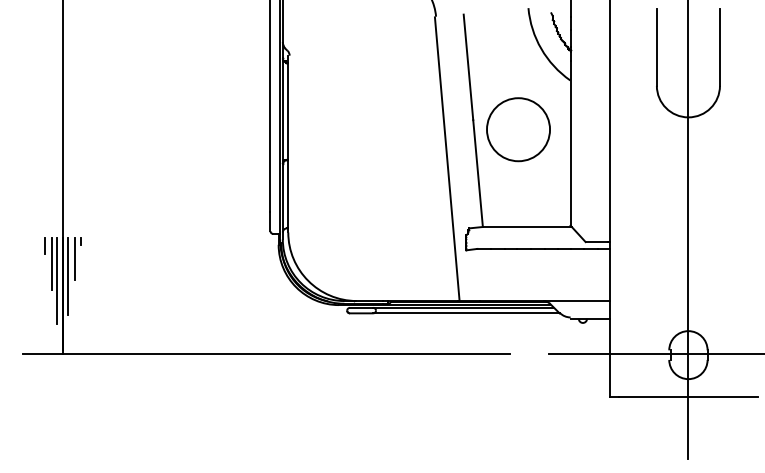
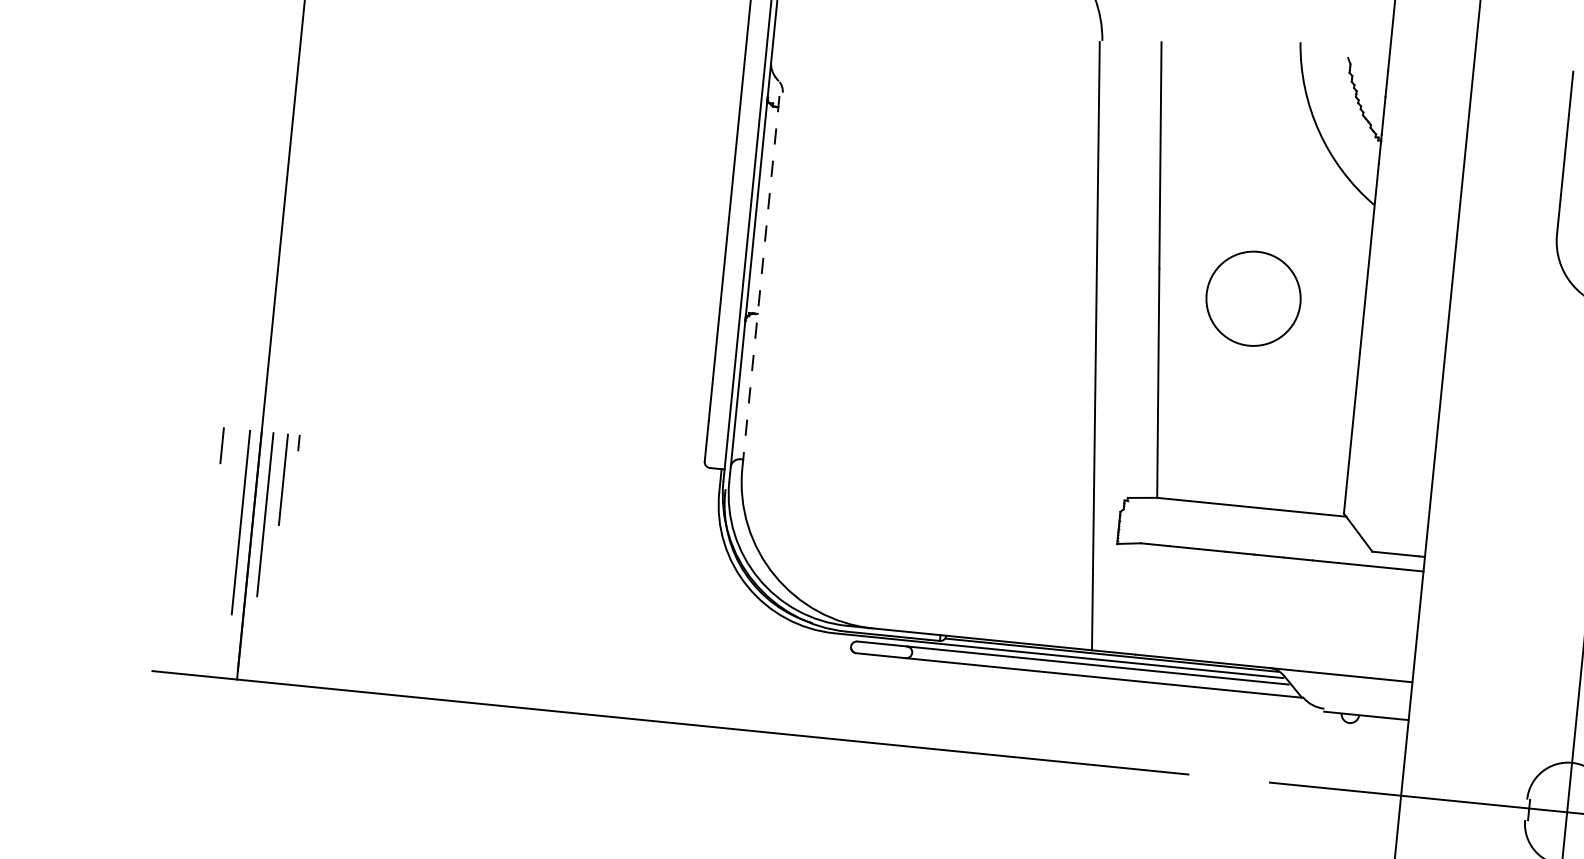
part: (518, 129) -> (1253, 298), size x0.7
line: (288, 143) -> (761, 279), solid -> dashed
line: (51, 263) -> (232, 483), removed

